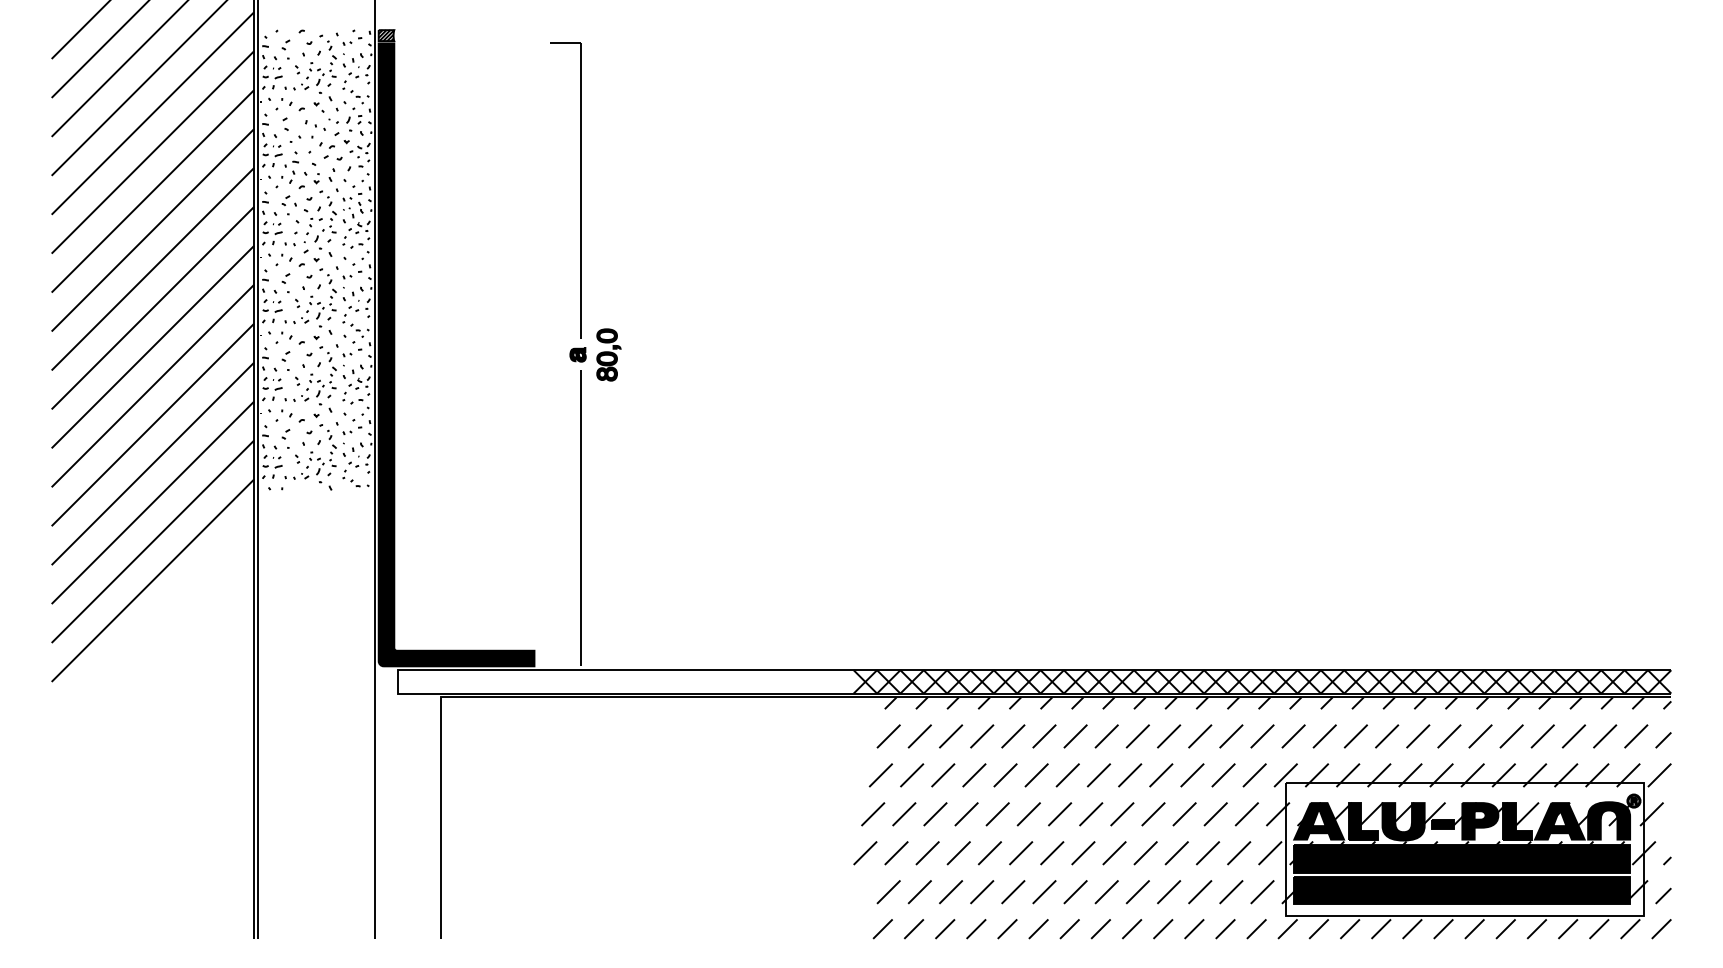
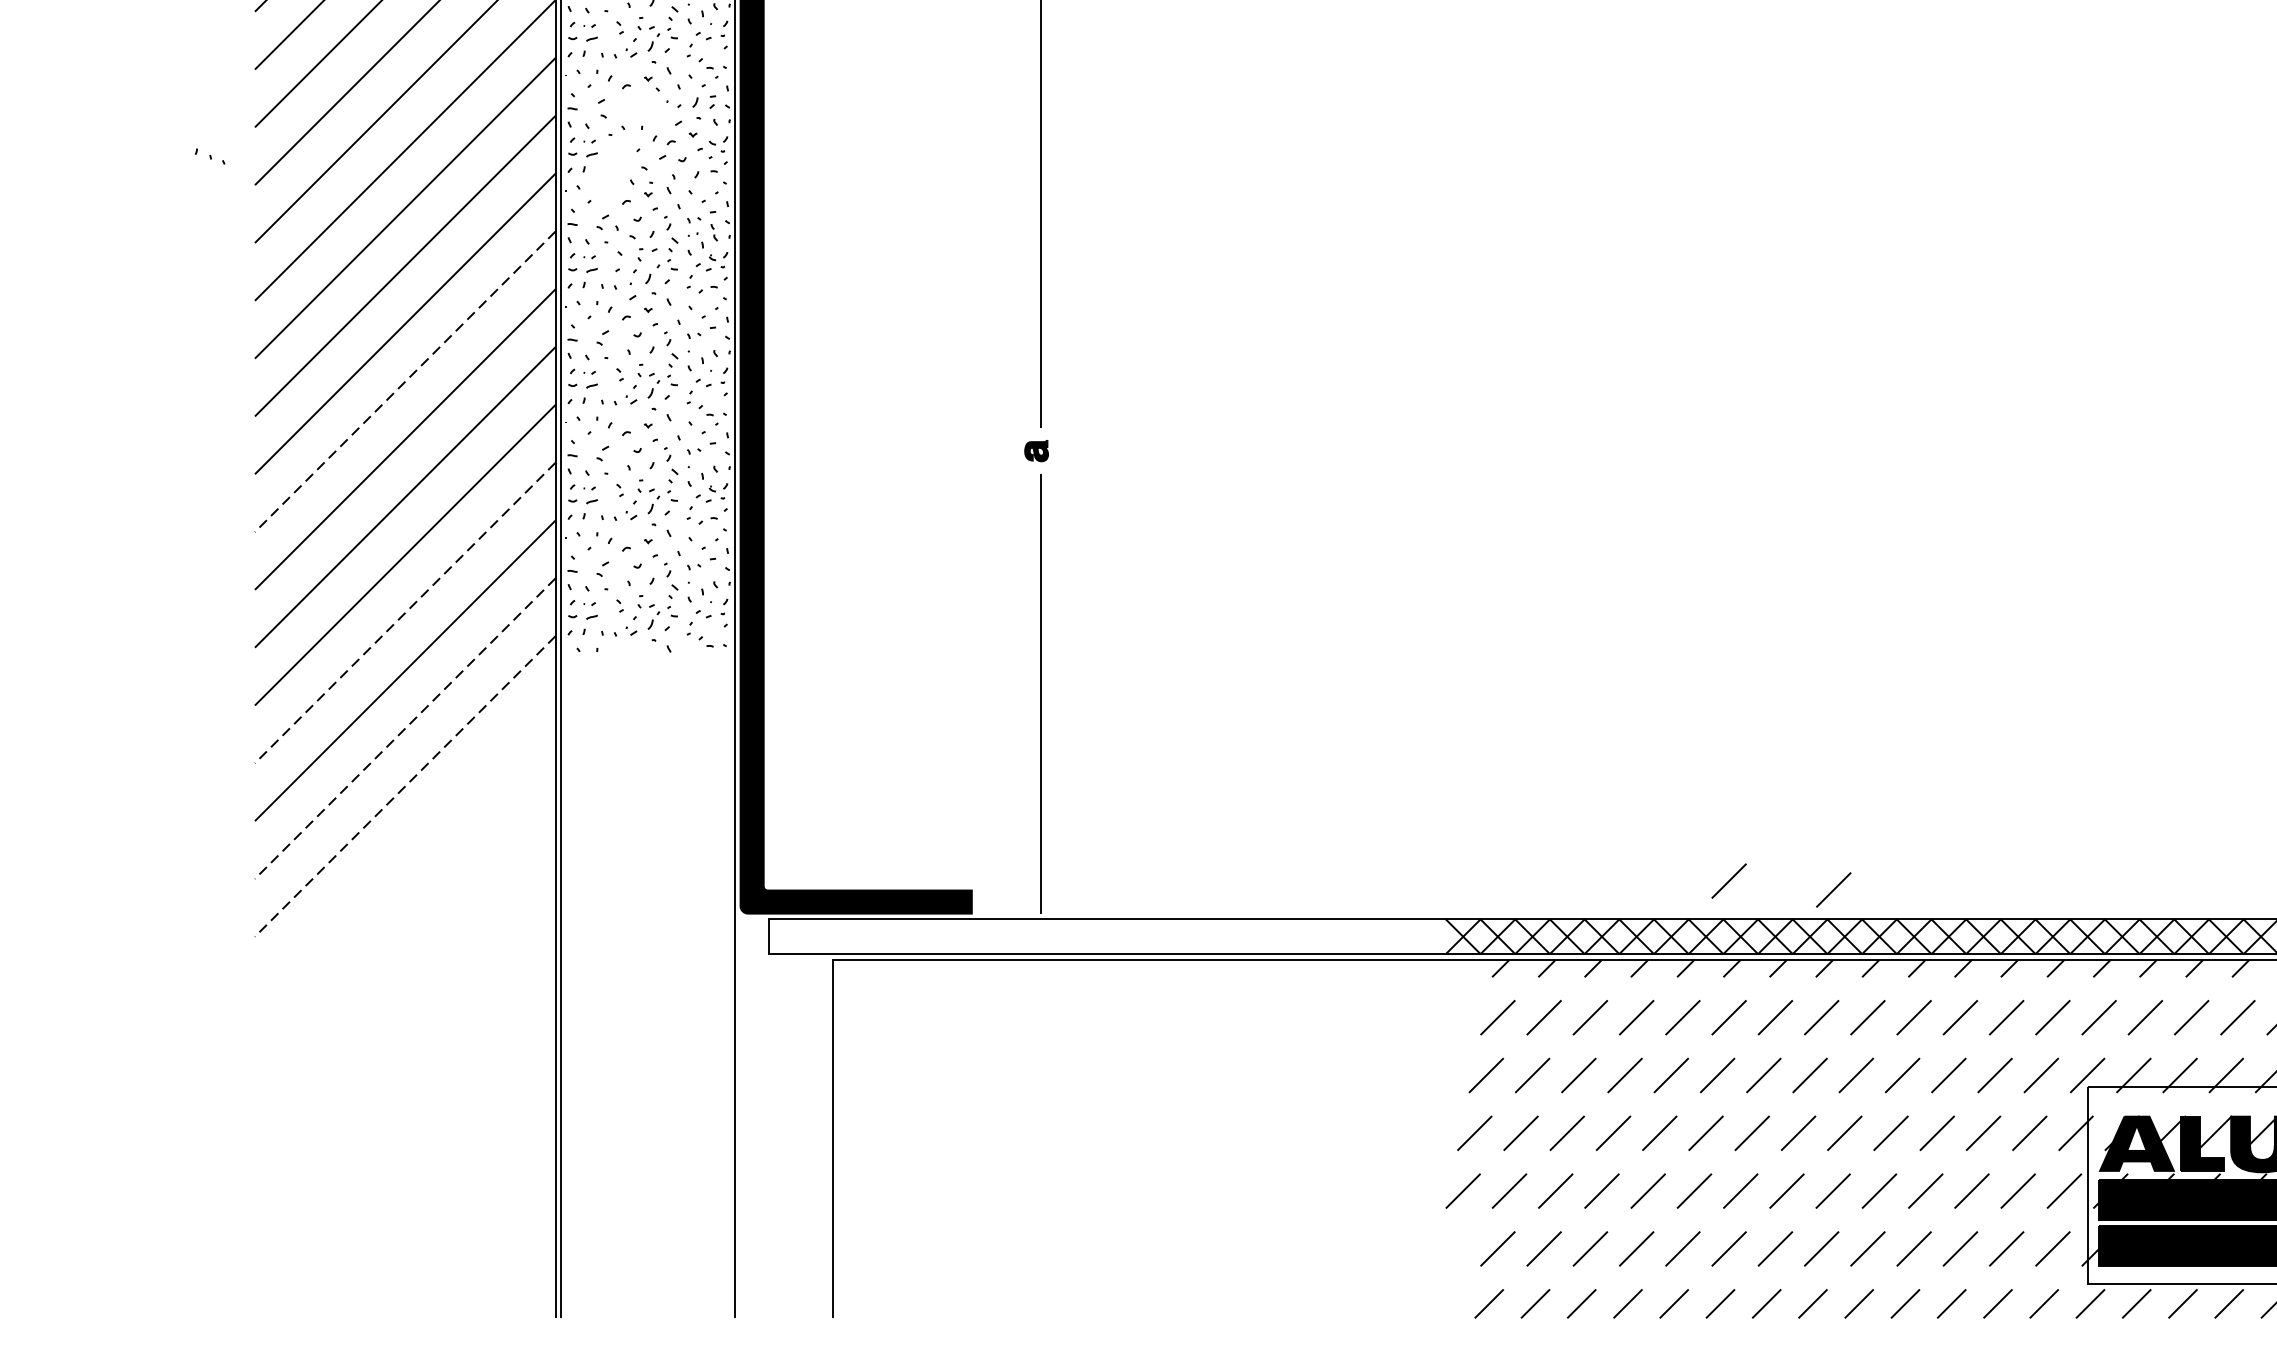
part: (315, 125) -> (210, 156), moved
part: (289, 167) -> (608, 172), removed
line: (152, 308) -> (404, 382), solid -> dashed
part: (608, 354) -> (1081, 450), removed
line: (152, 464) -> (404, 613), solid -> dashed
line: (152, 542) -> (404, 729), solid -> dashed
line: (152, 581) -> (404, 787), solid -> dashed
line: (1044, 644) -> (1729, 881), added
line: (1114, 650) -> (1833, 890), added

